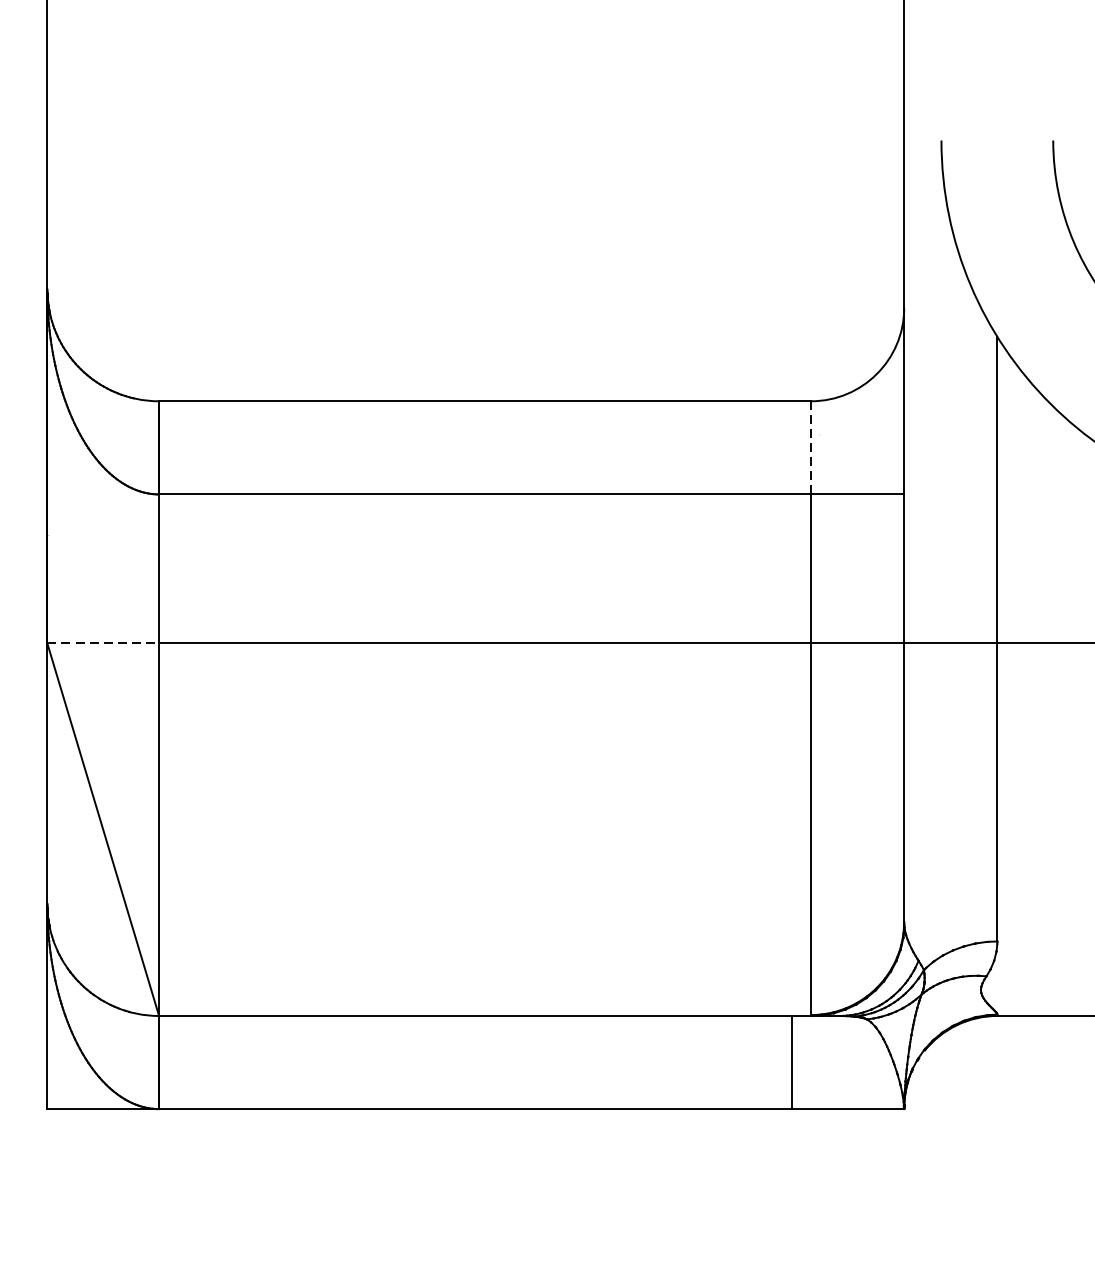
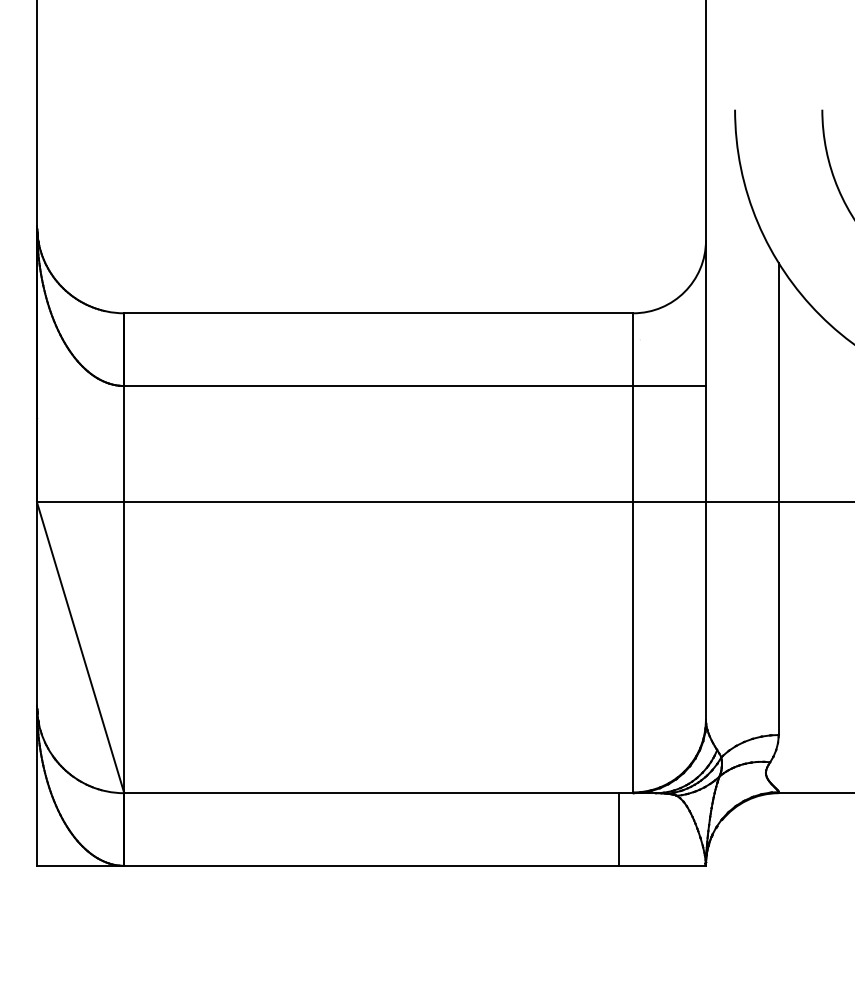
line: (811, 447) -> (633, 349), dashed -> solid
line: (103, 643) -> (80, 502), dashed -> solid

